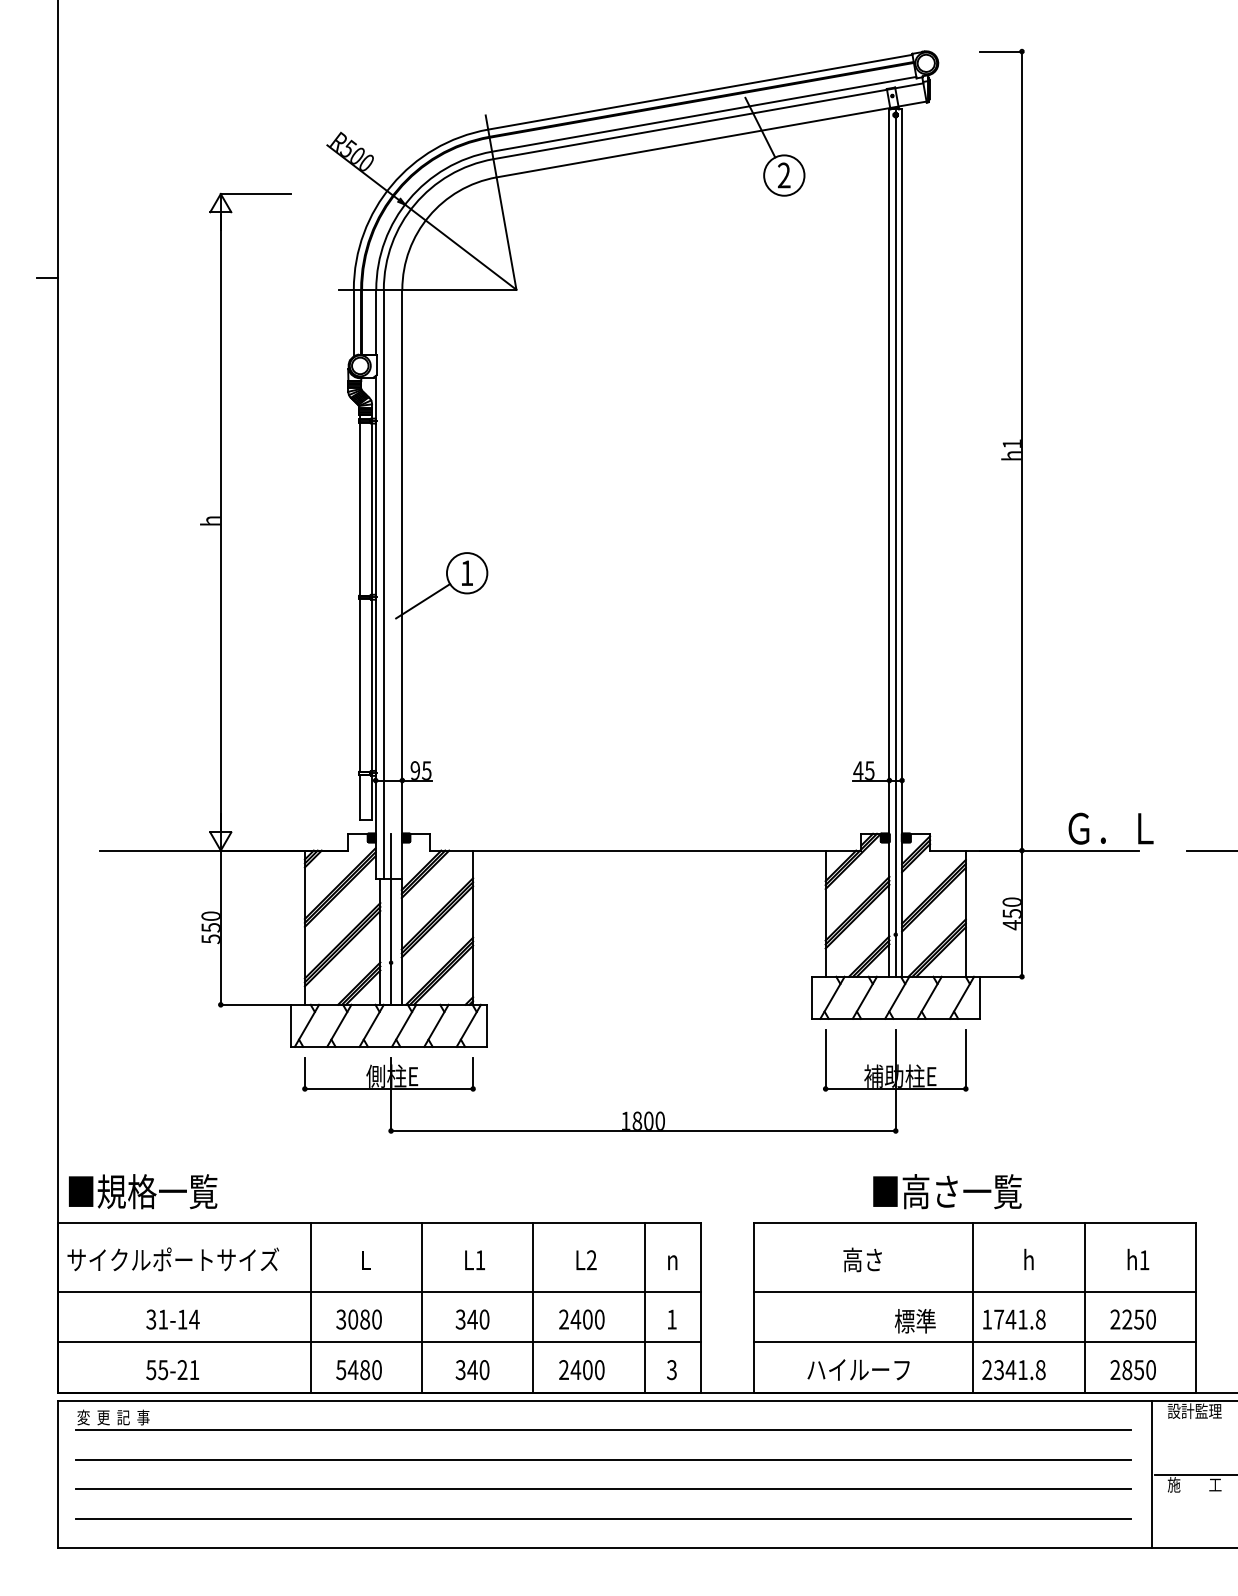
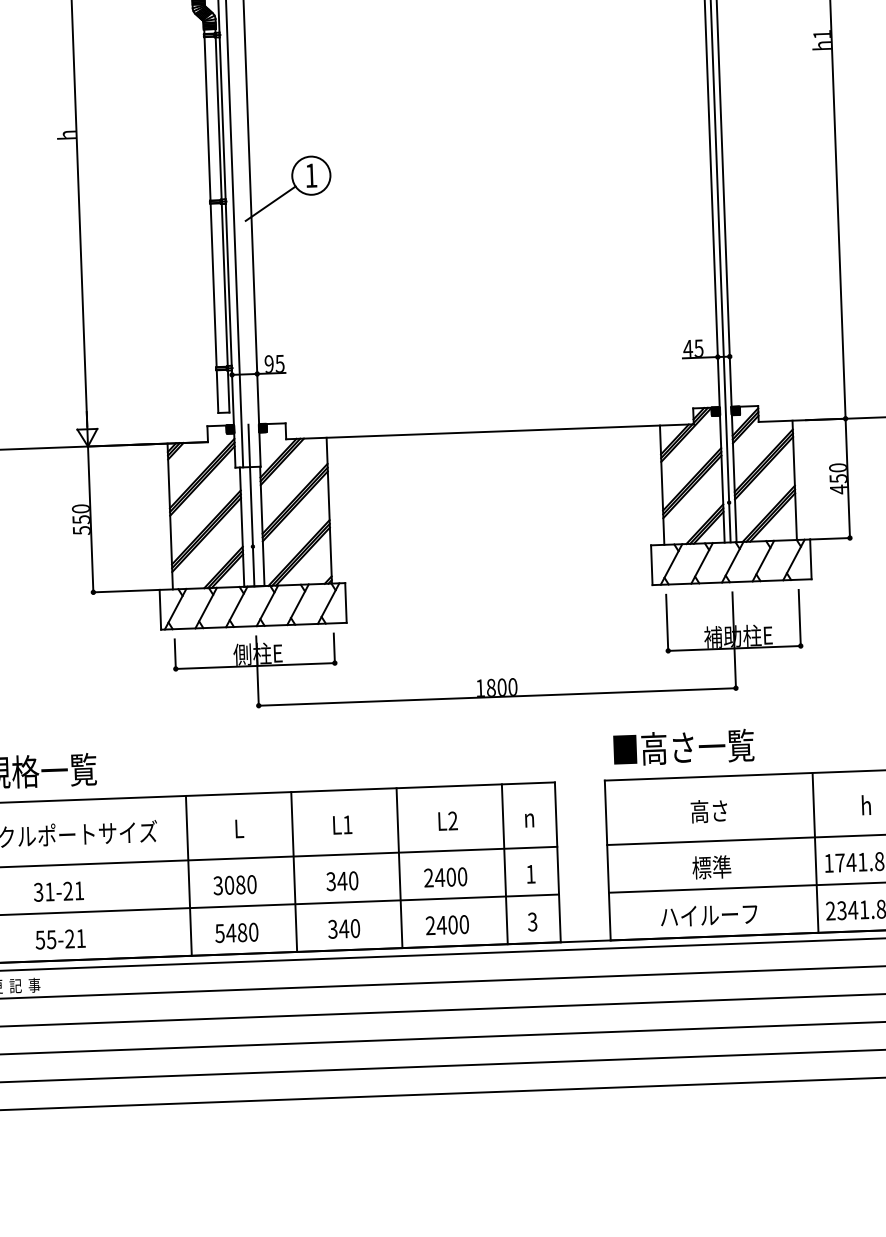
text: (947, 1191) -> (683, 747), moved
text: (188, 1319) -> (73, 891), 31-14 -> 31-21
text: (914, 1321) -> (711, 867), moved

